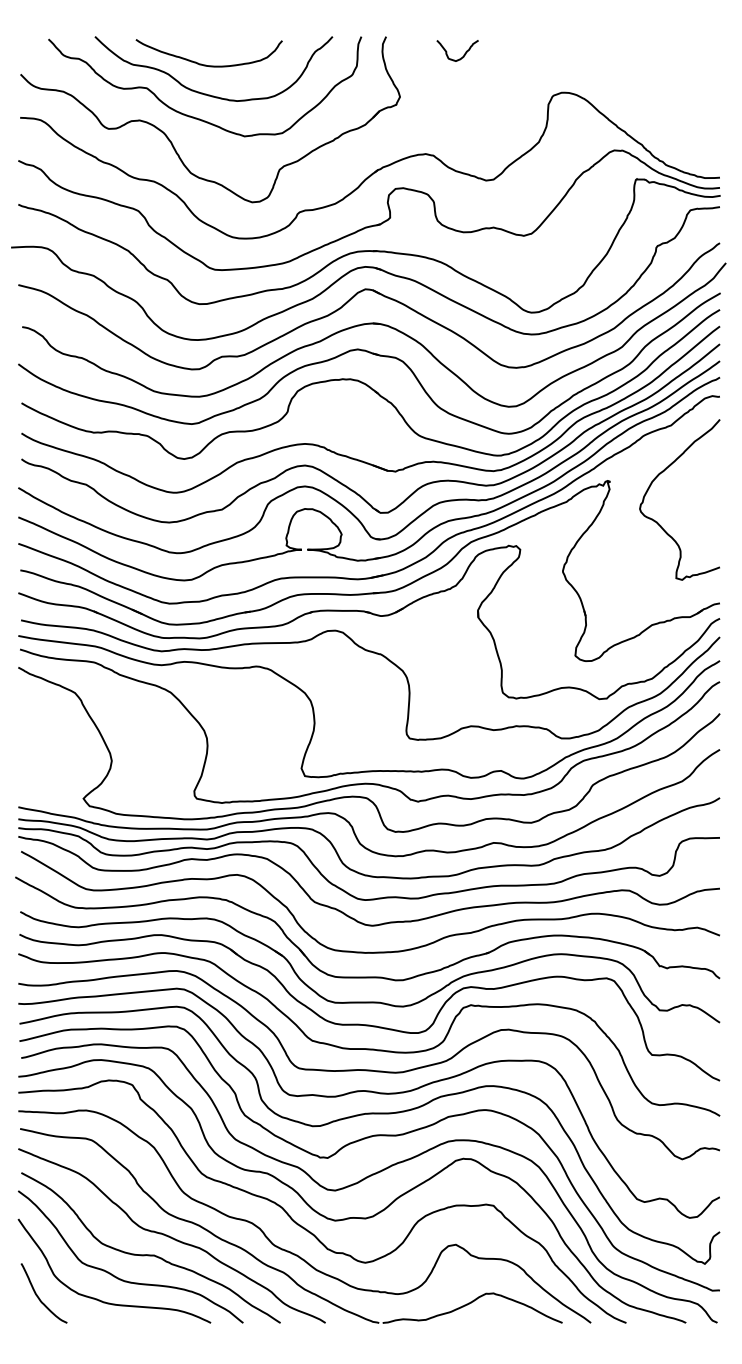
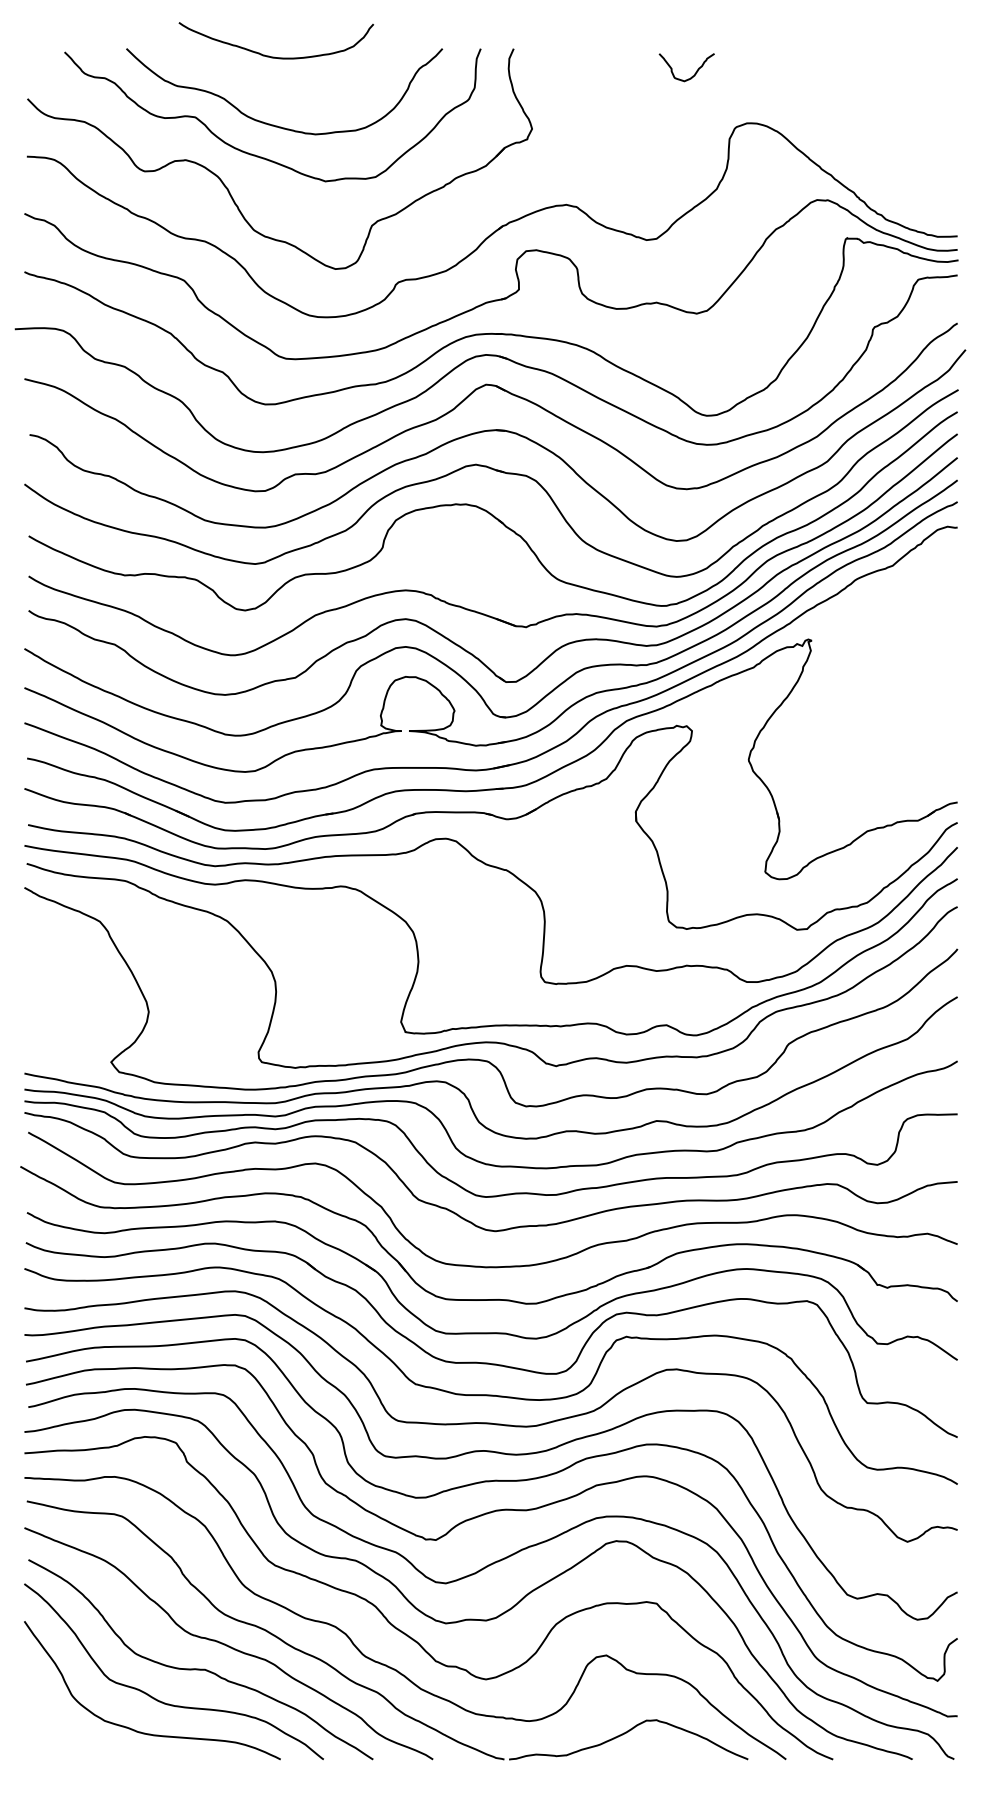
curve: (463, 55) -> (694, 73), moved
curve: (207, 65) -> (274, 56), moved
curve: (654, 480) -> (870, 639), removed
curve: (39, 1297) -> (52, 1725), removed

